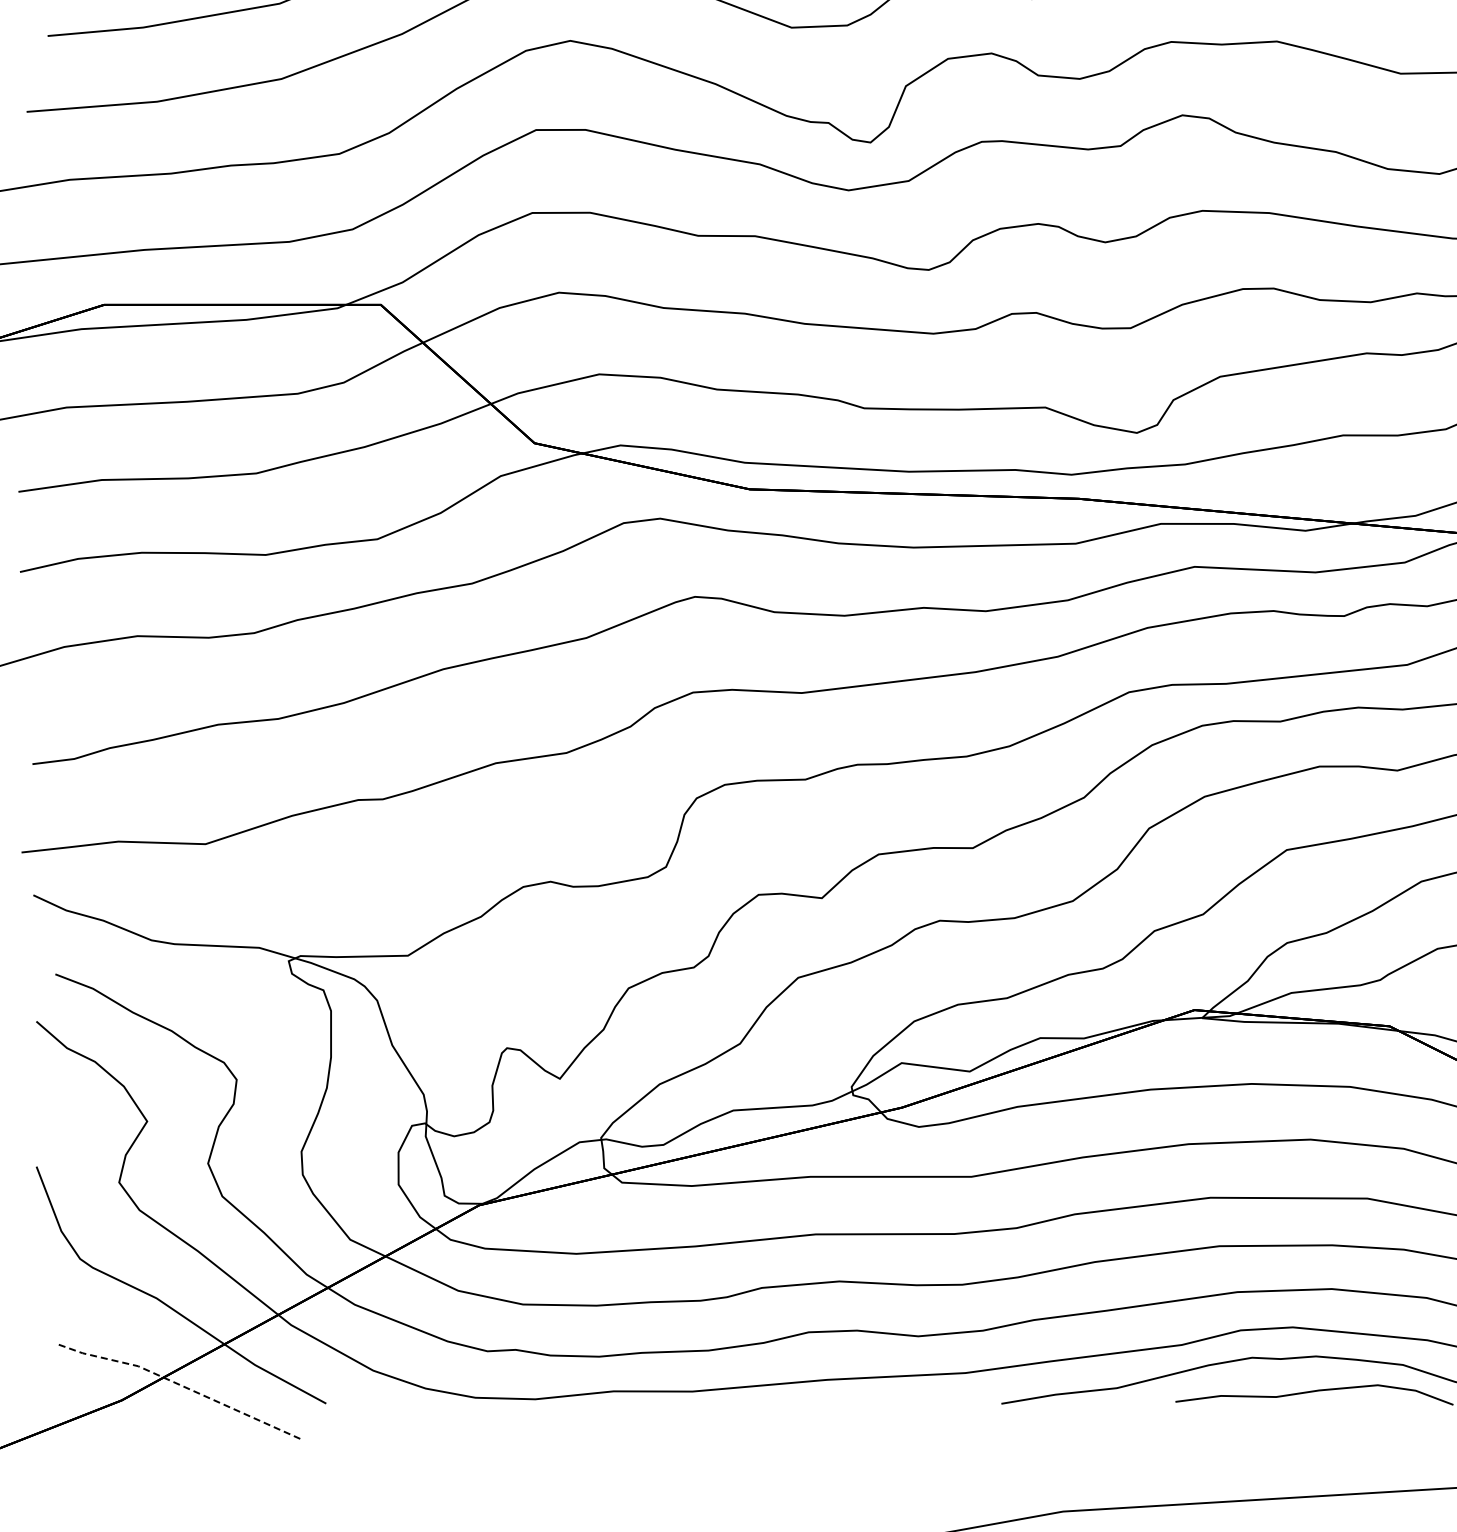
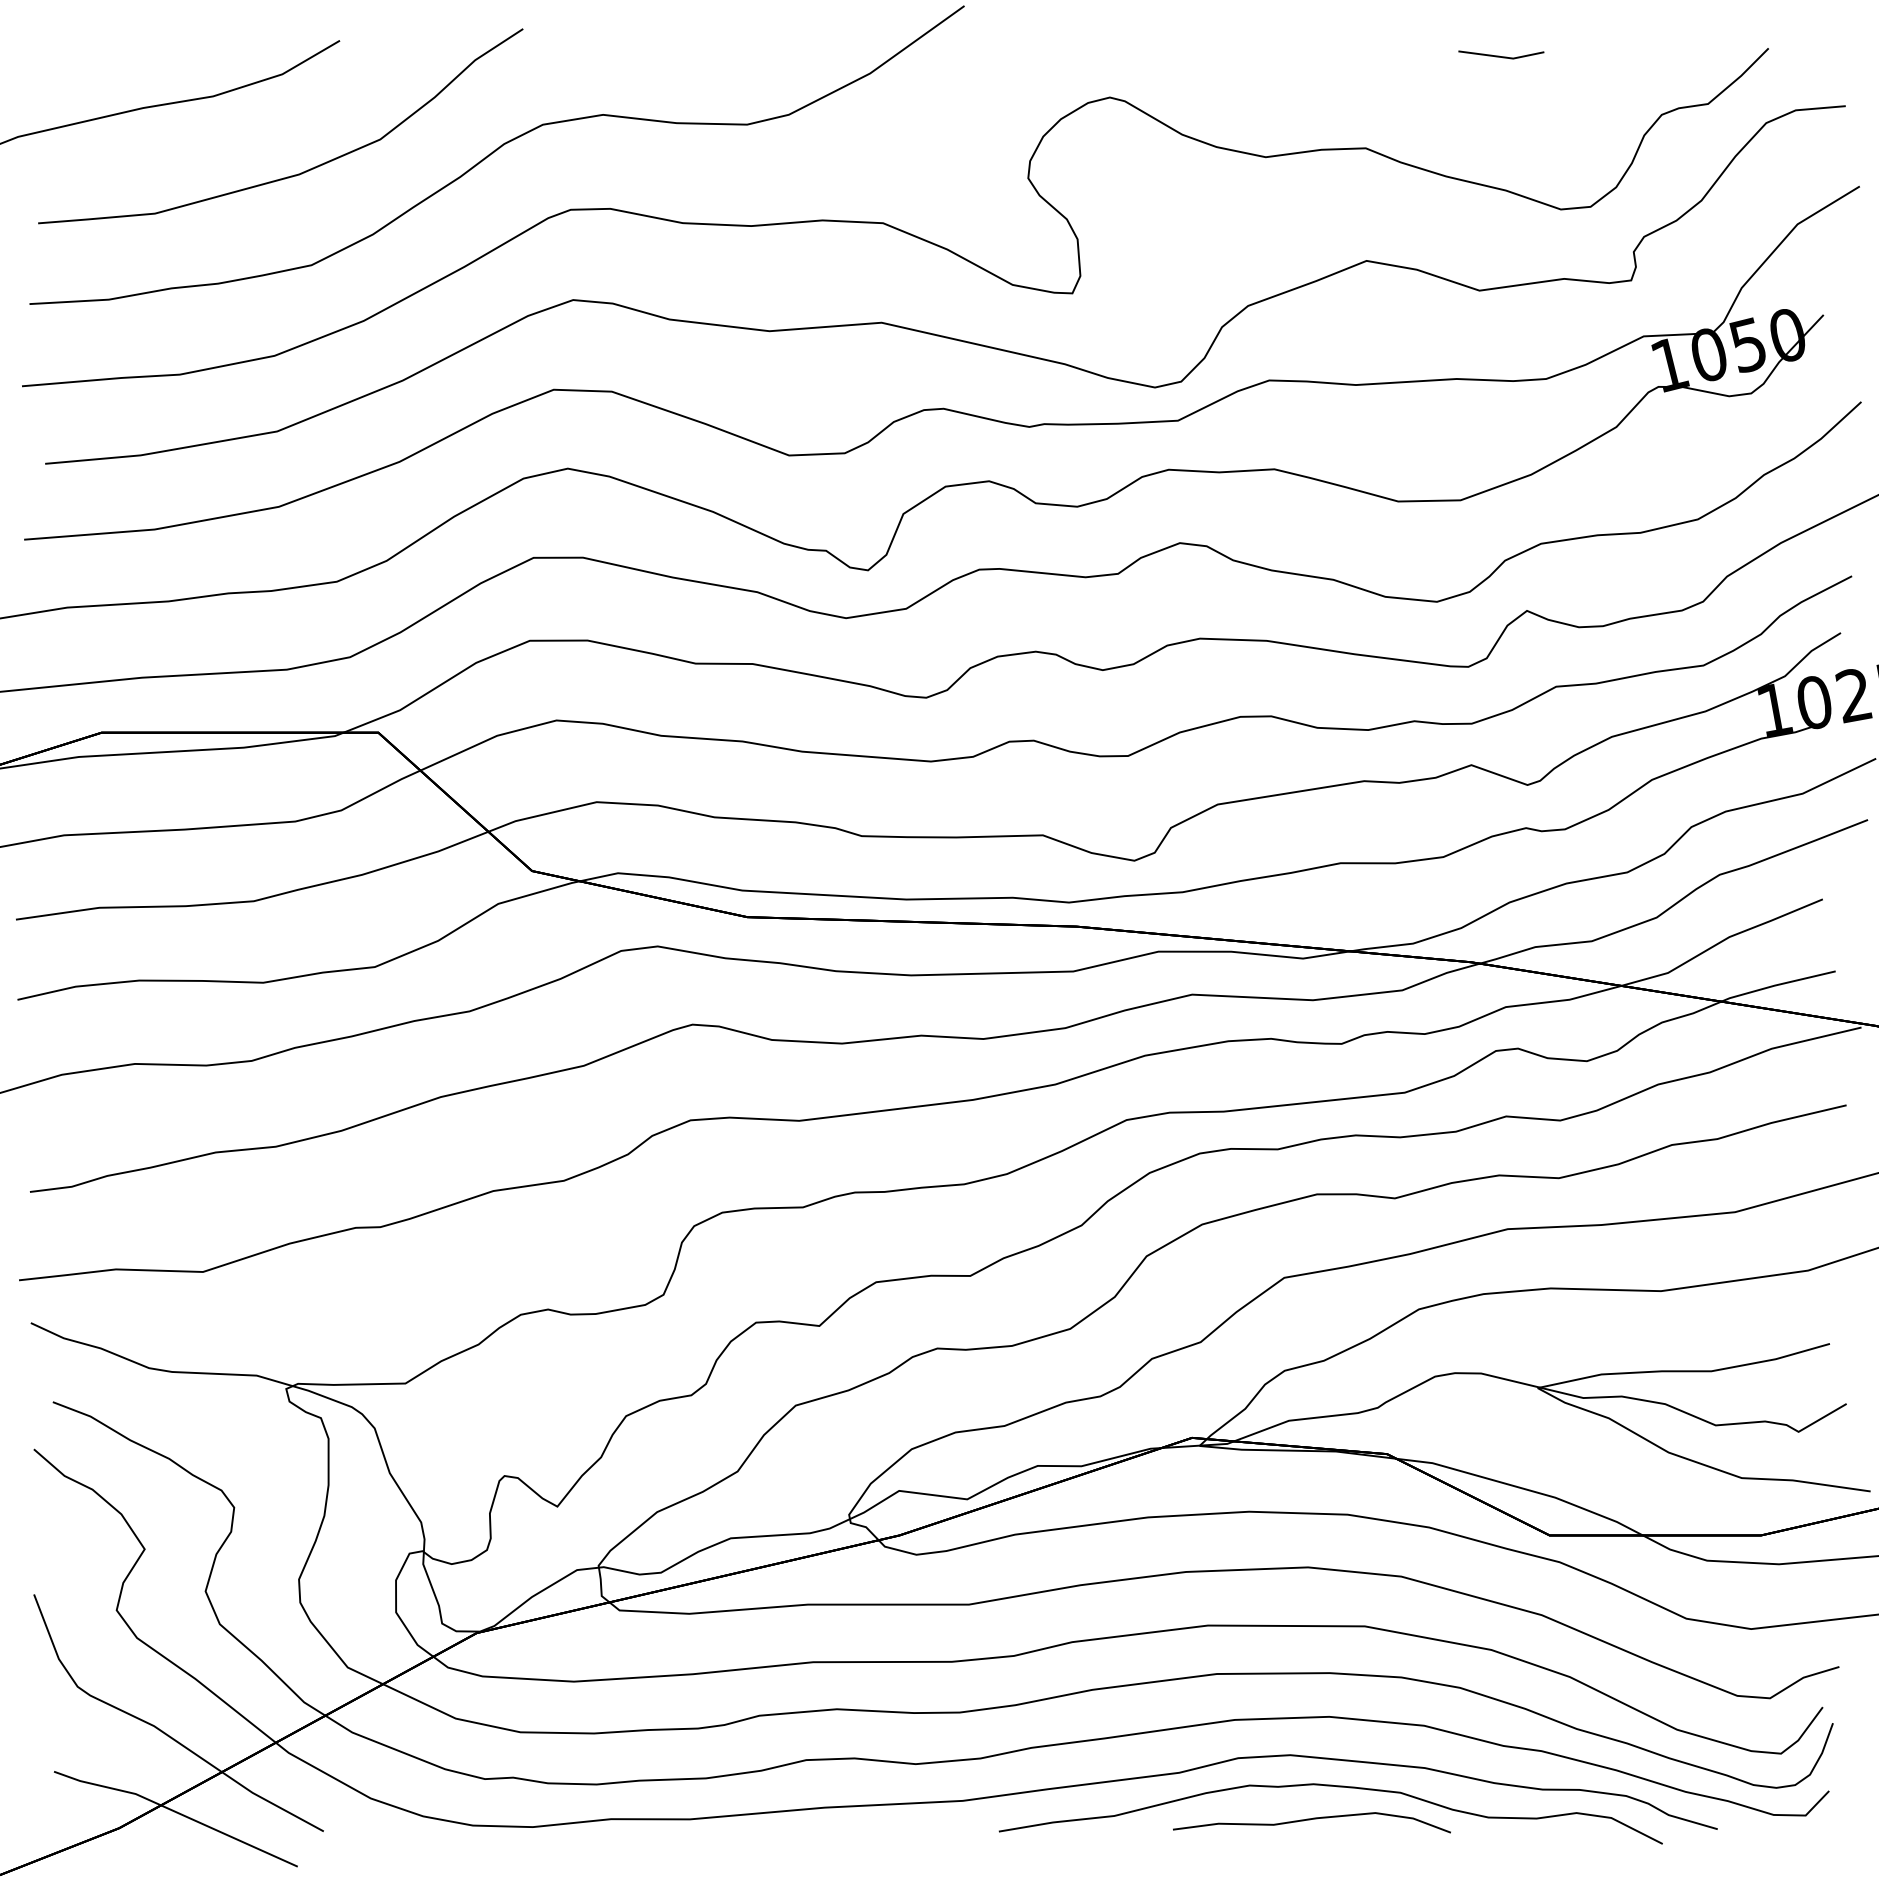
line: (179, 1384) -> (176, 1812), dashed -> solid

